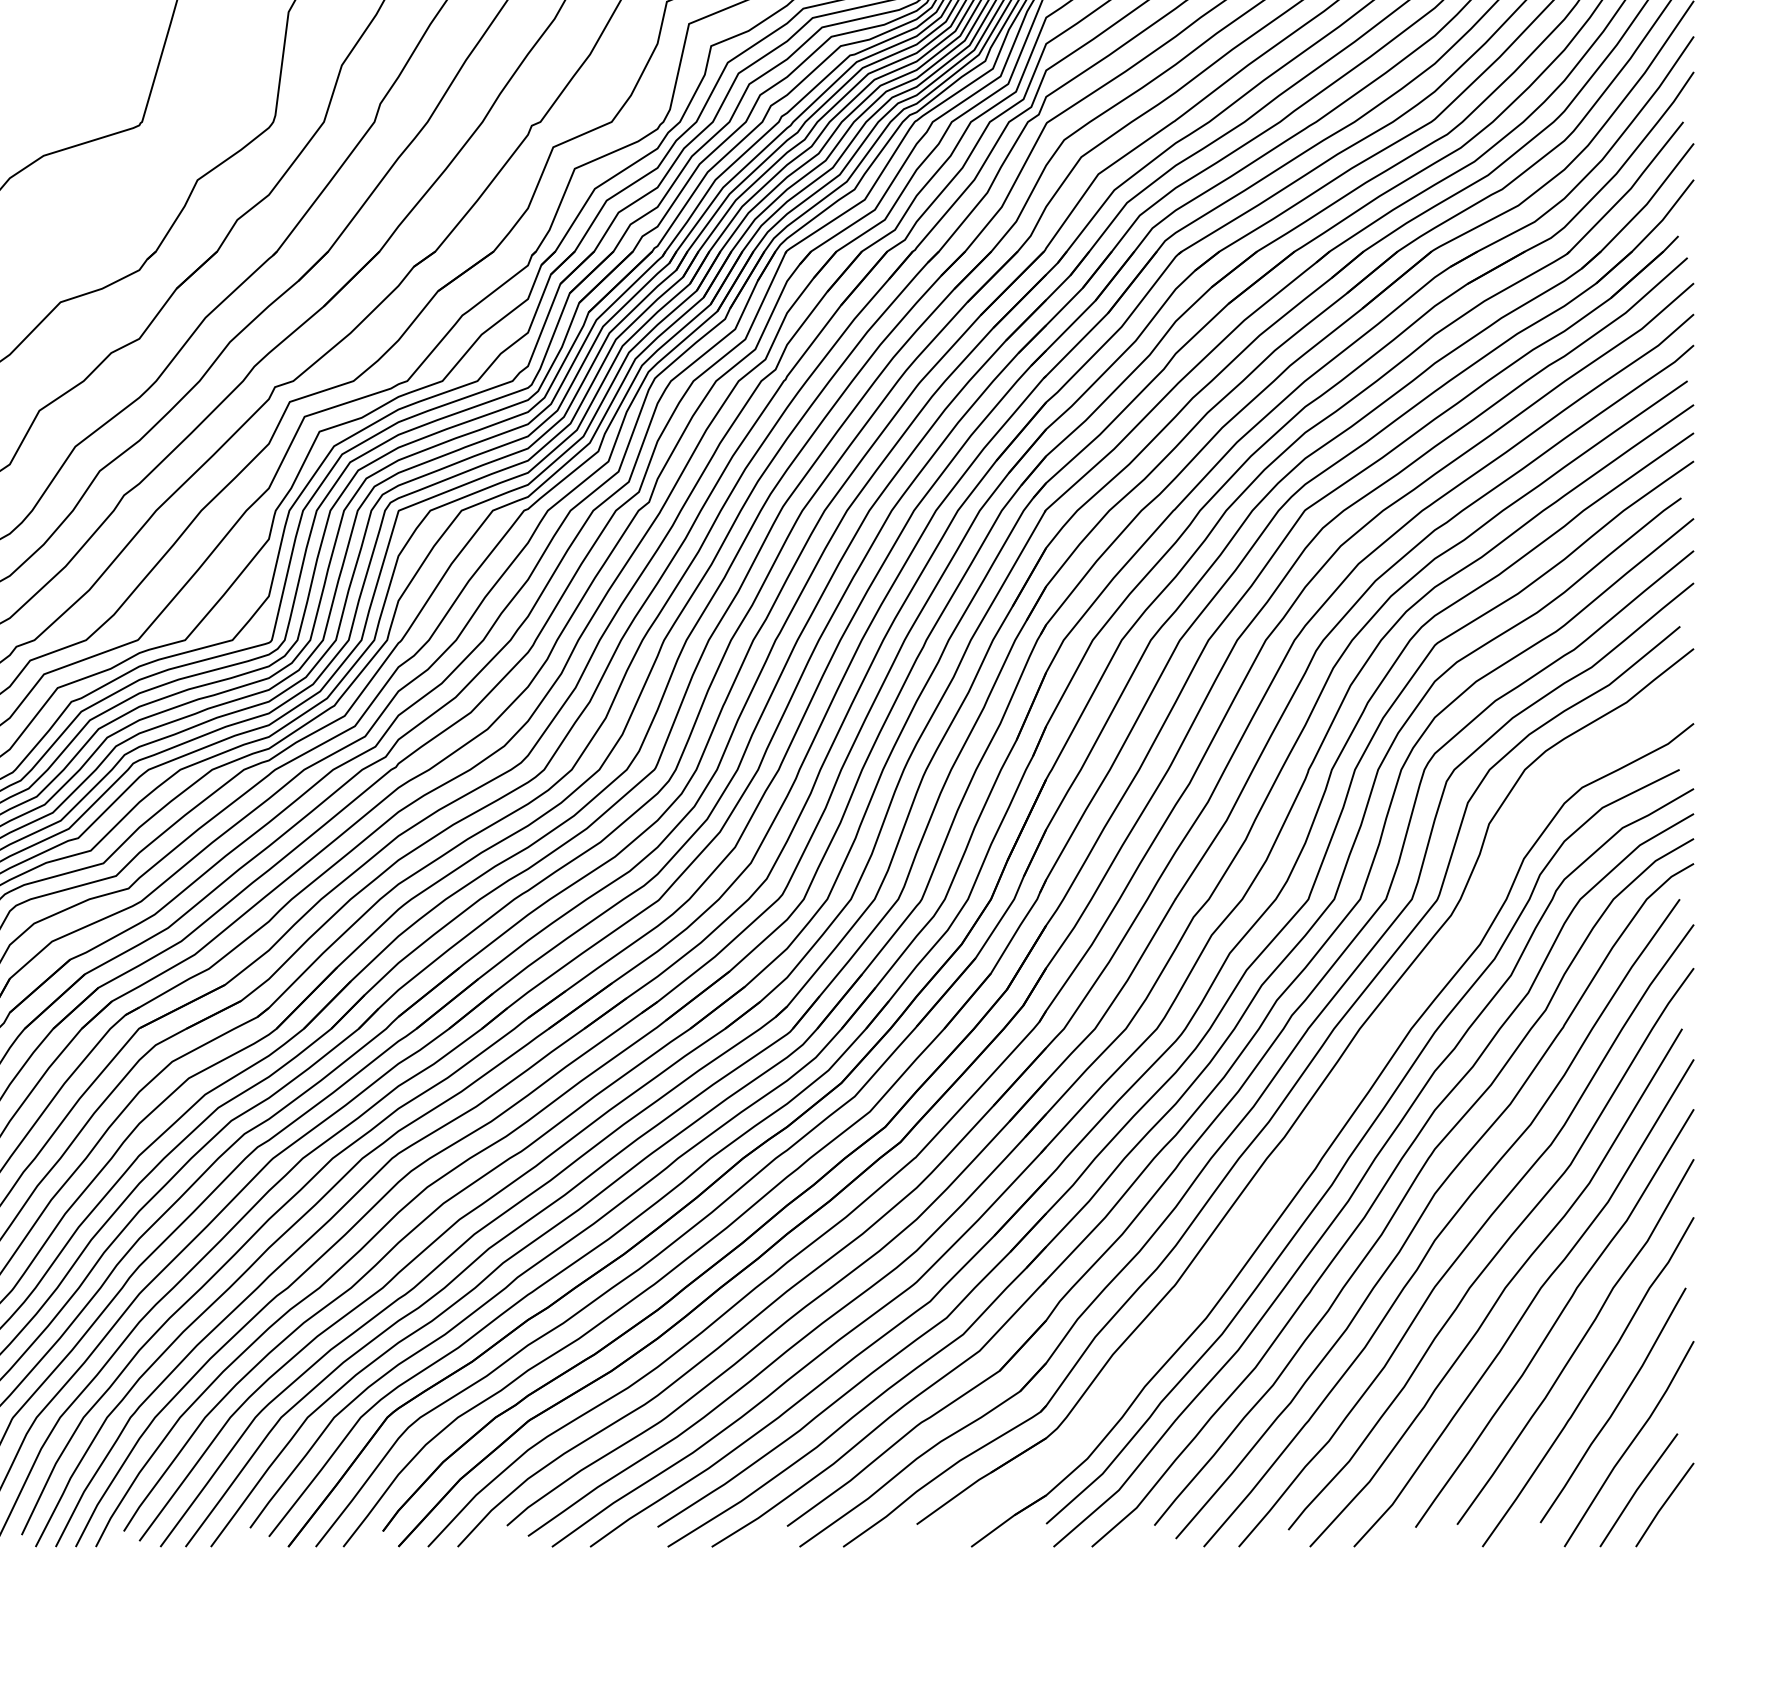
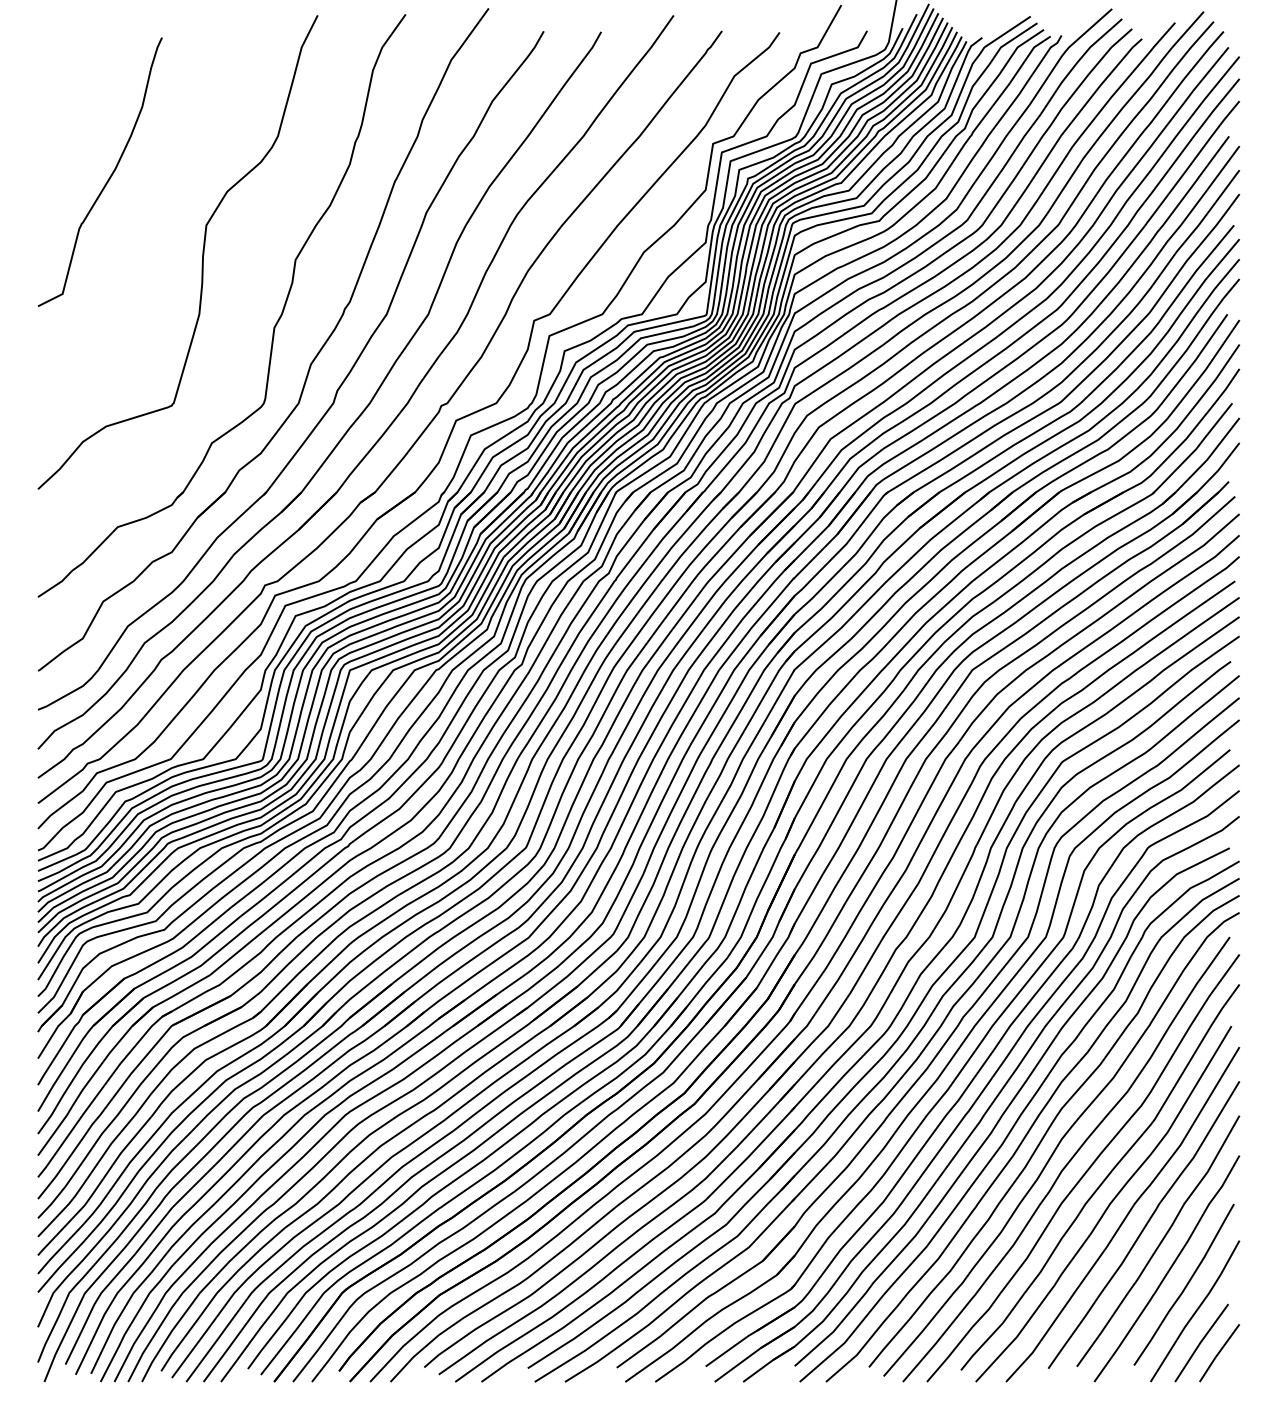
part: (1319, 1121) -> (982, 1089), added

